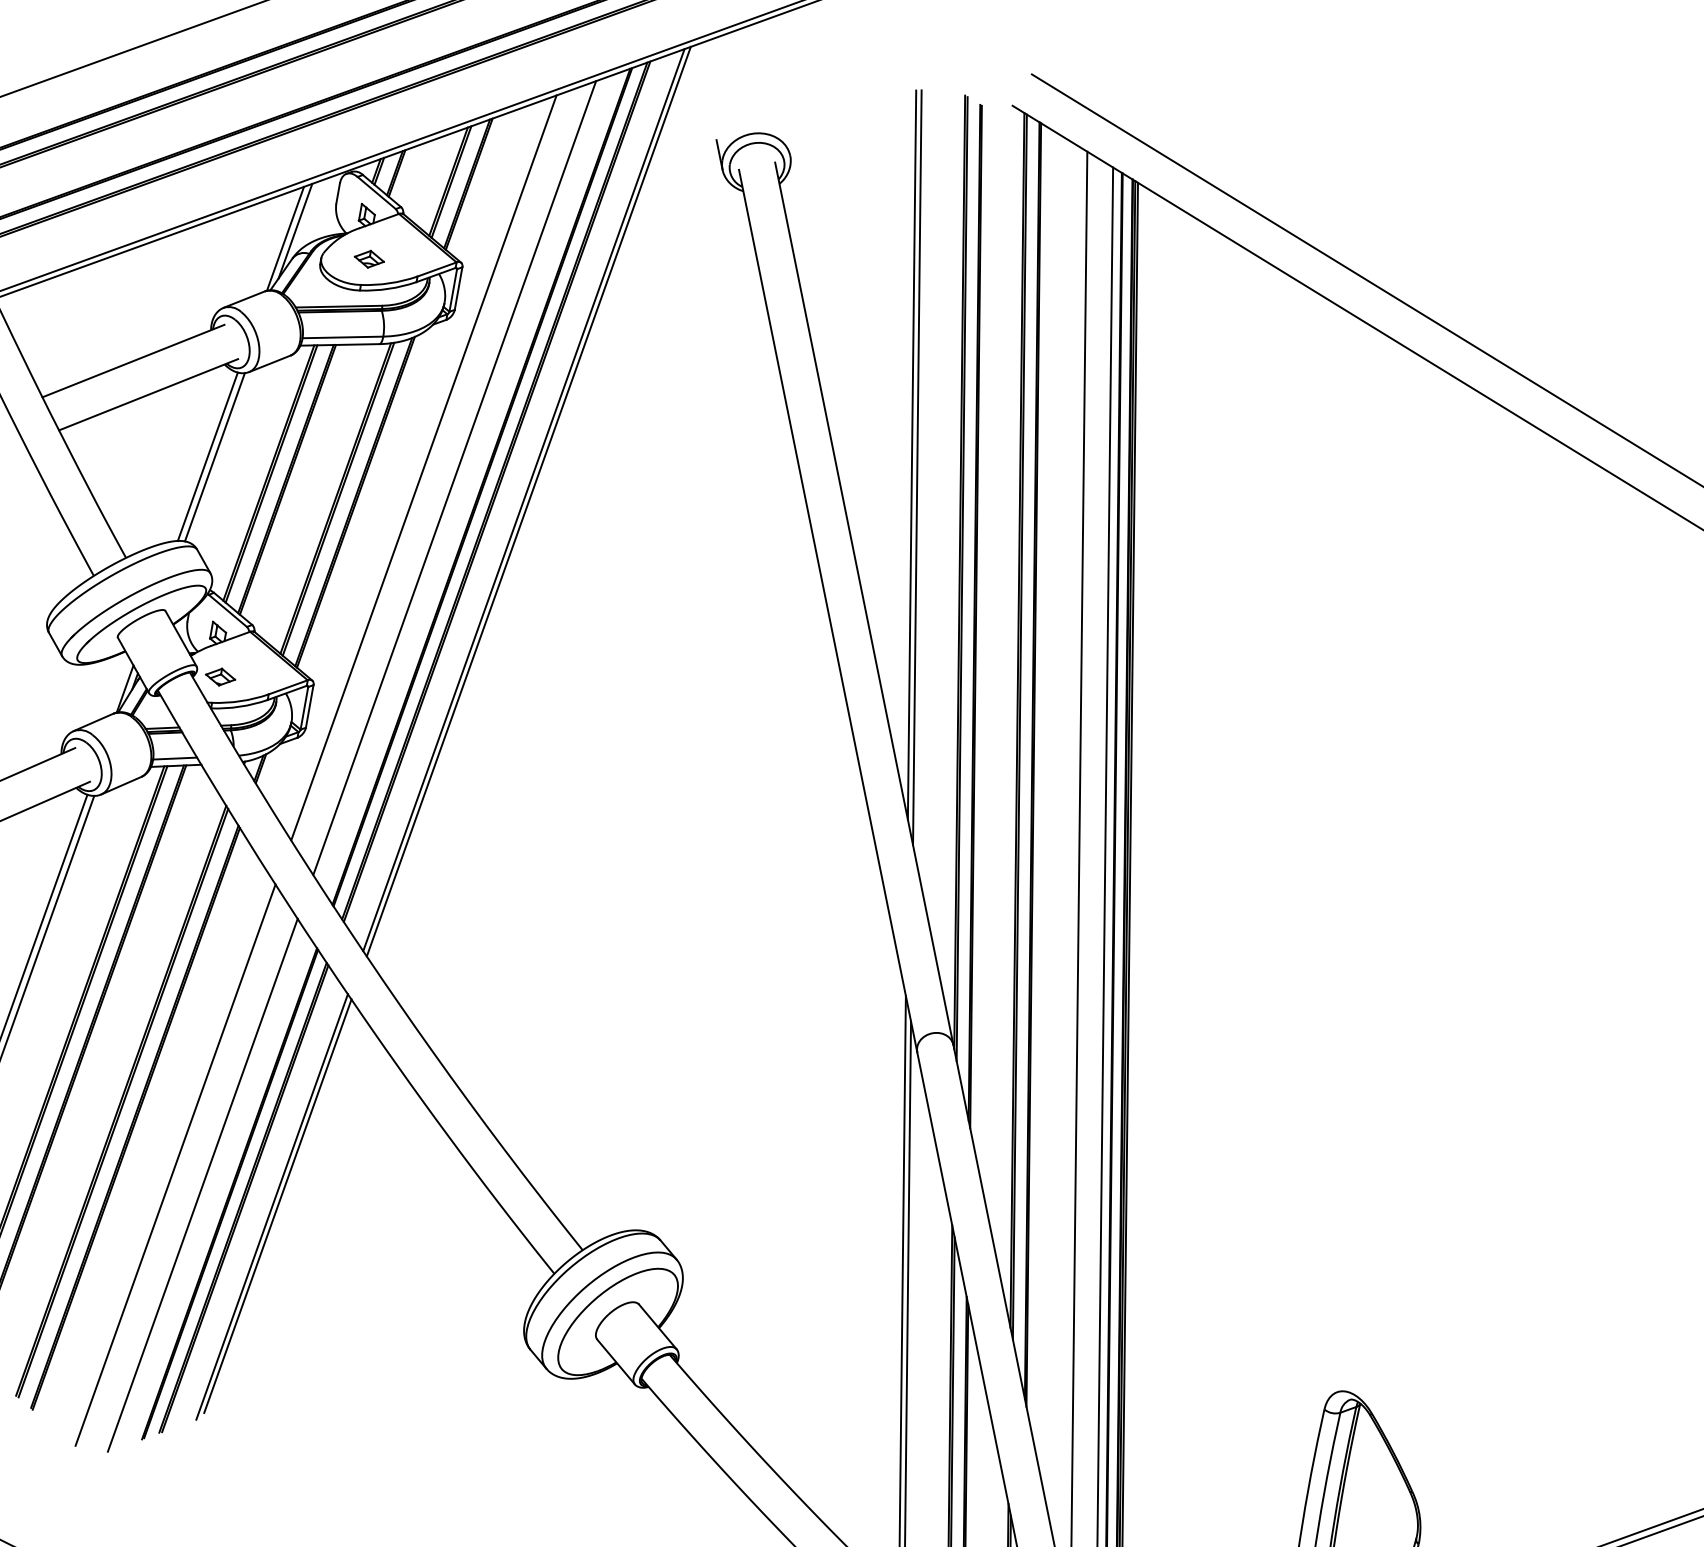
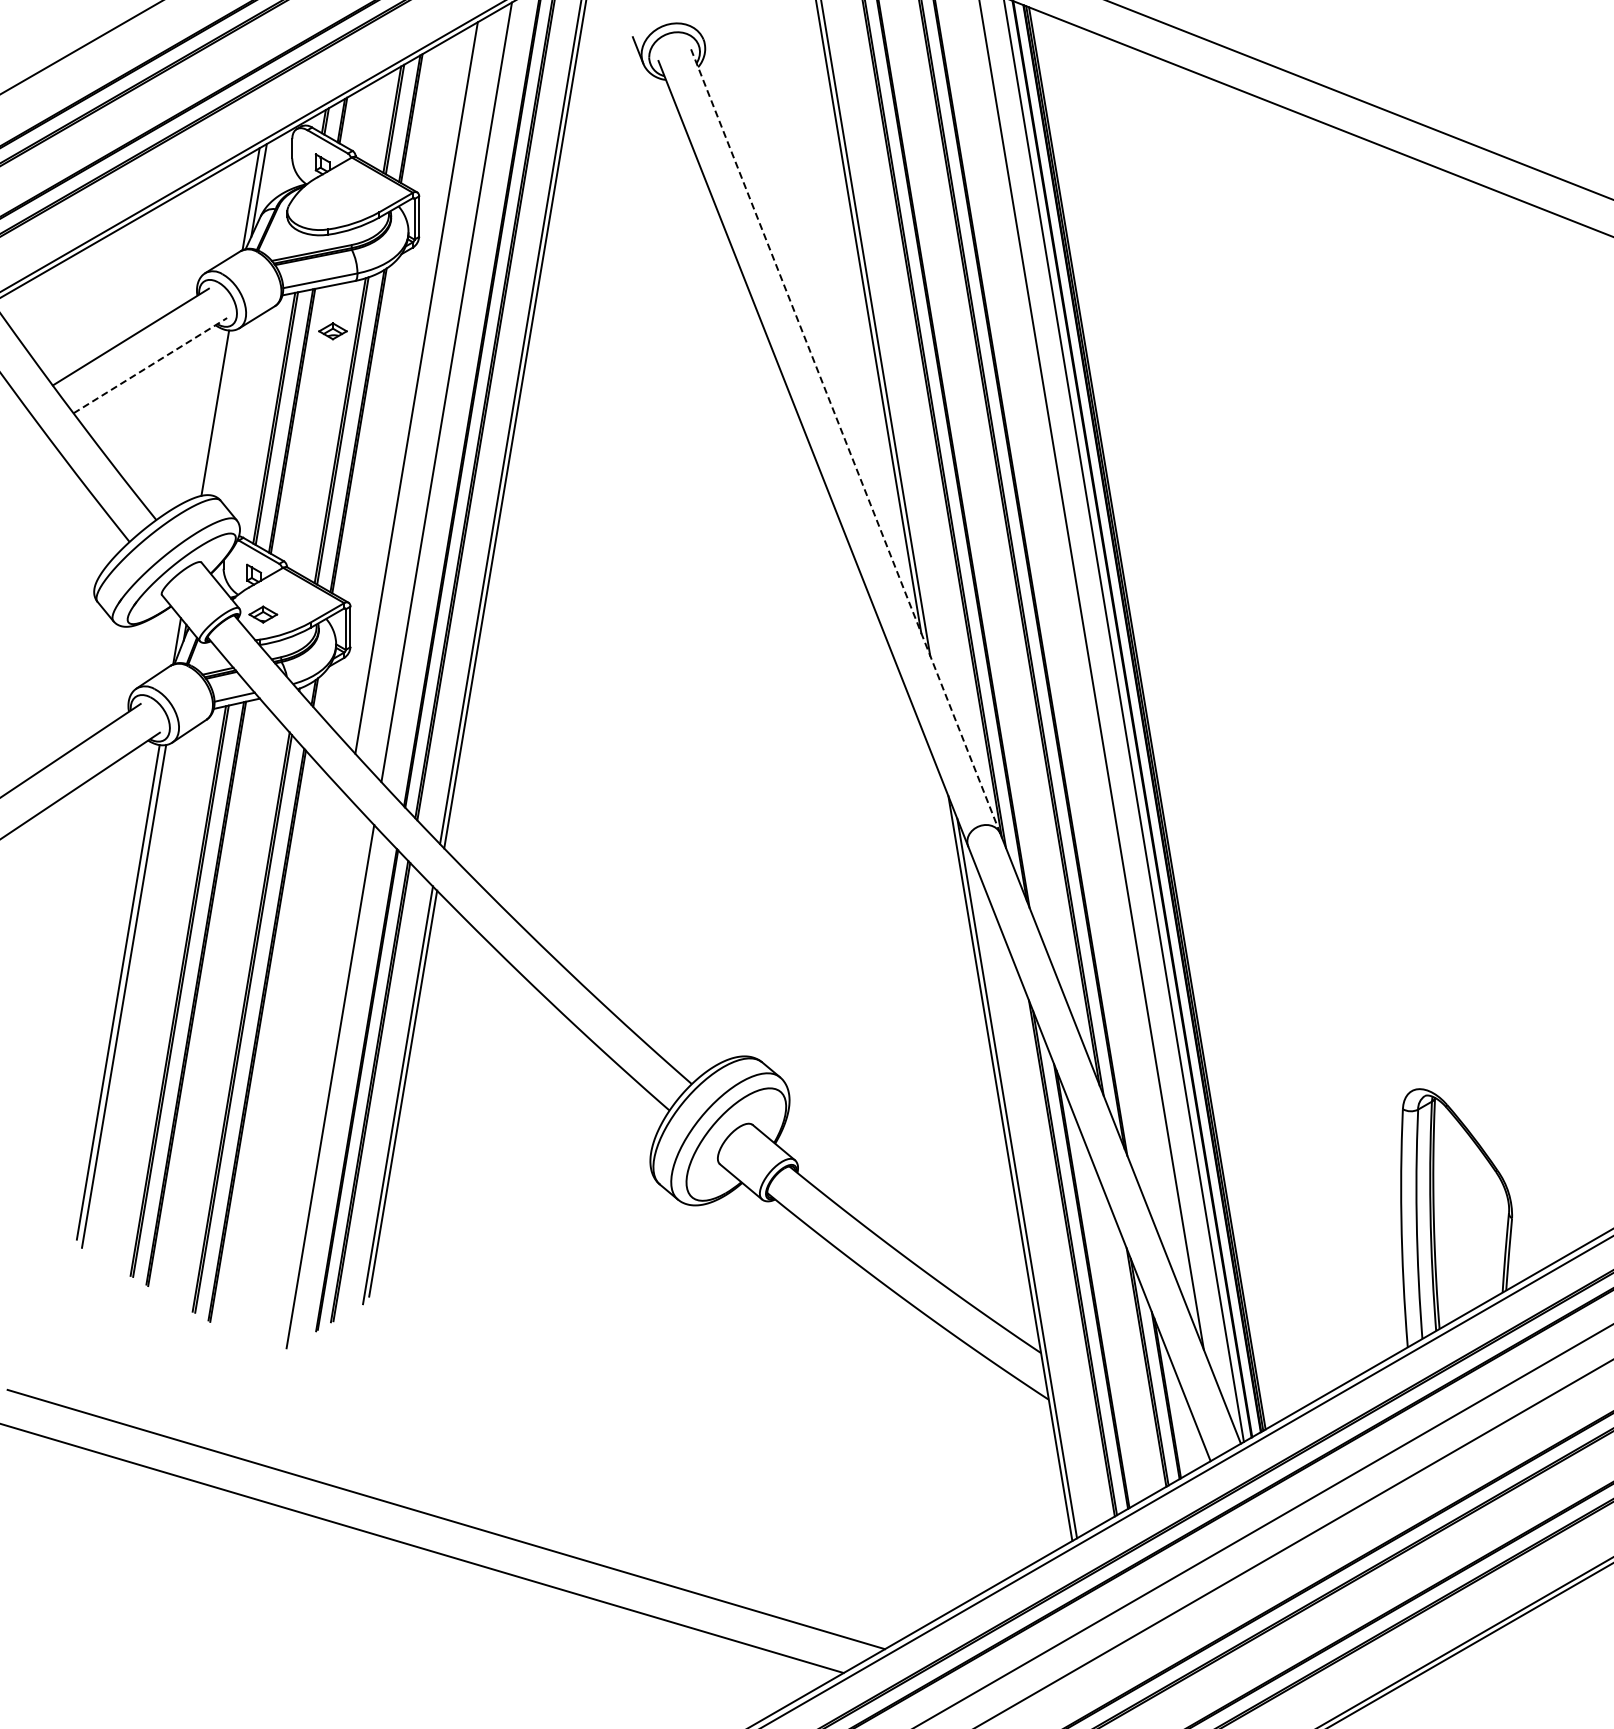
part: (368, 259) -> (332, 331), moved
line: (148, 394) -> (150, 365), solid -> dashed
line: (214, 457) -> (221, 412), removed
line: (864, 603) -> (845, 440), solid -> dashed
line: (175, 1164) -> (301, 1072), removed

